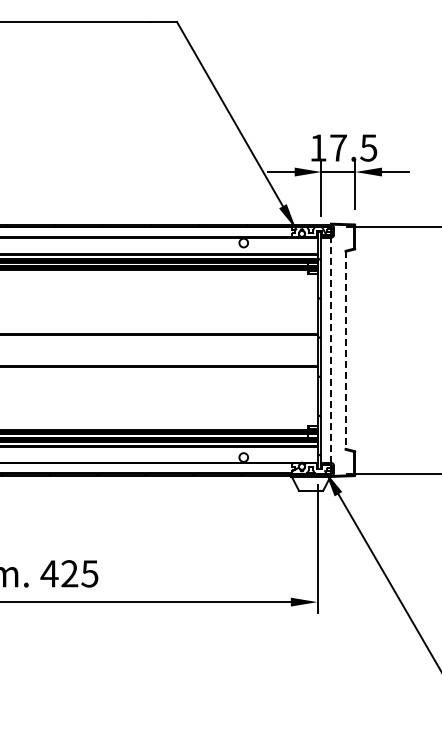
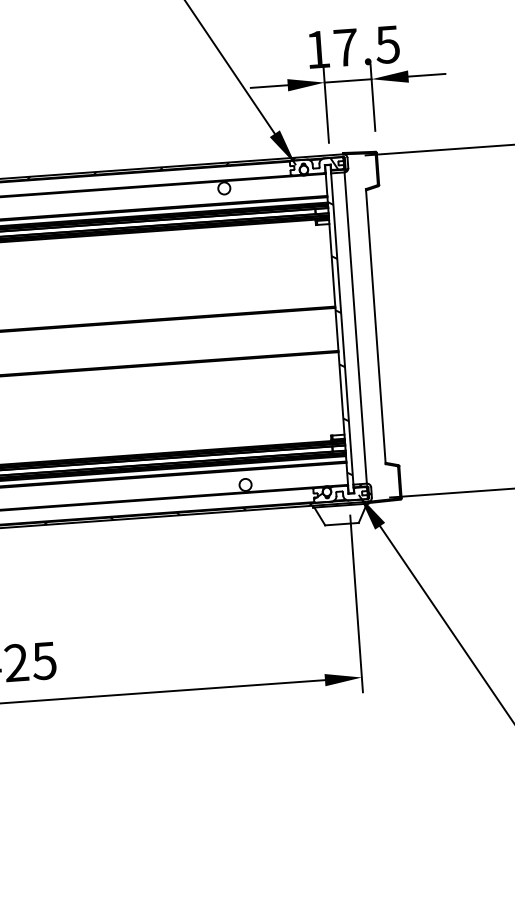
line: (331, 350) -> (356, 328), dashed -> solid
line: (345, 350) -> (375, 326), dashed -> solid

